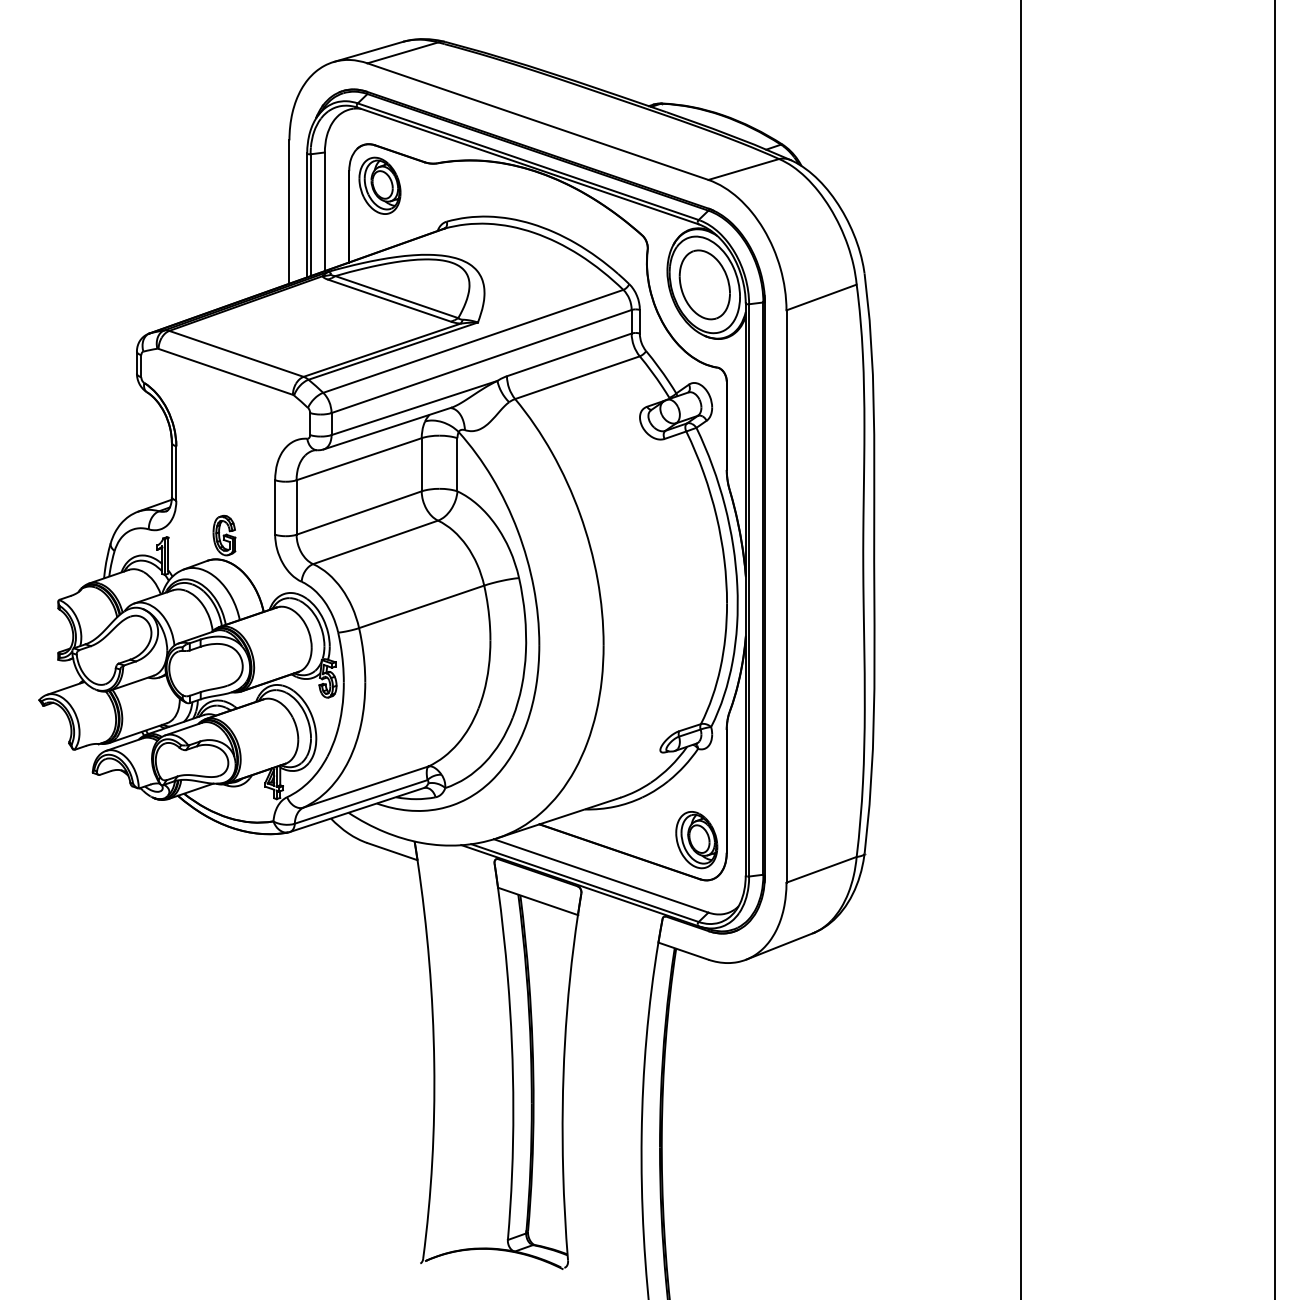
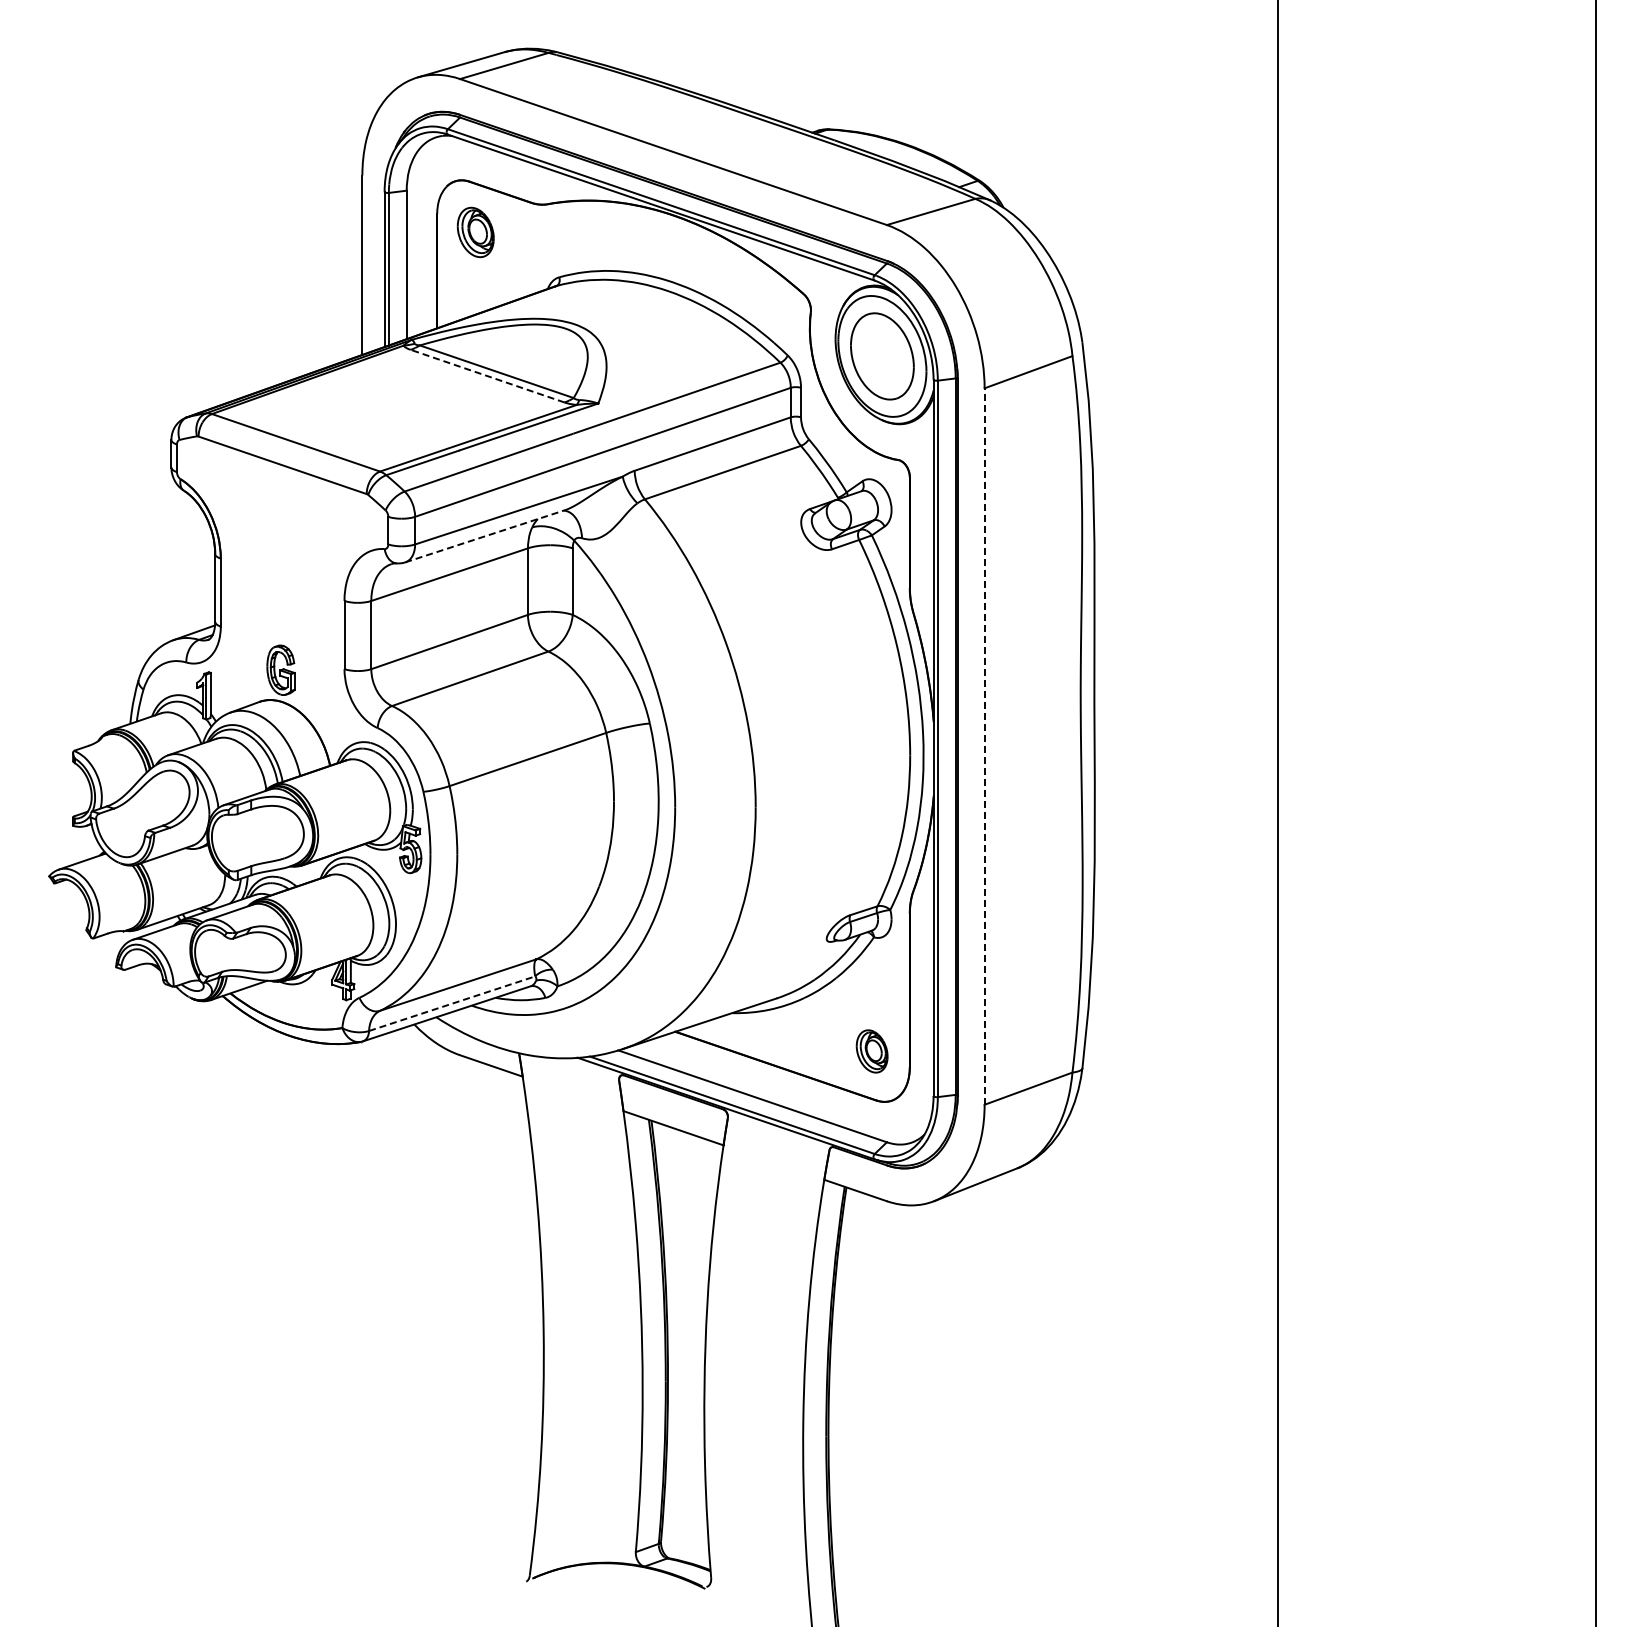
part: (379, 185) -> (475, 232), size x0.7
line: (389, 300) -> (487, 376), solid -> dashed
line: (387, 428) -> (485, 536), solid -> dashed
line: (786, 596) -> (984, 746), solid -> dashed
line: (361, 801) -> (452, 1003), solid -> dashed
part: (696, 840) -> (871, 1051), size x0.6

